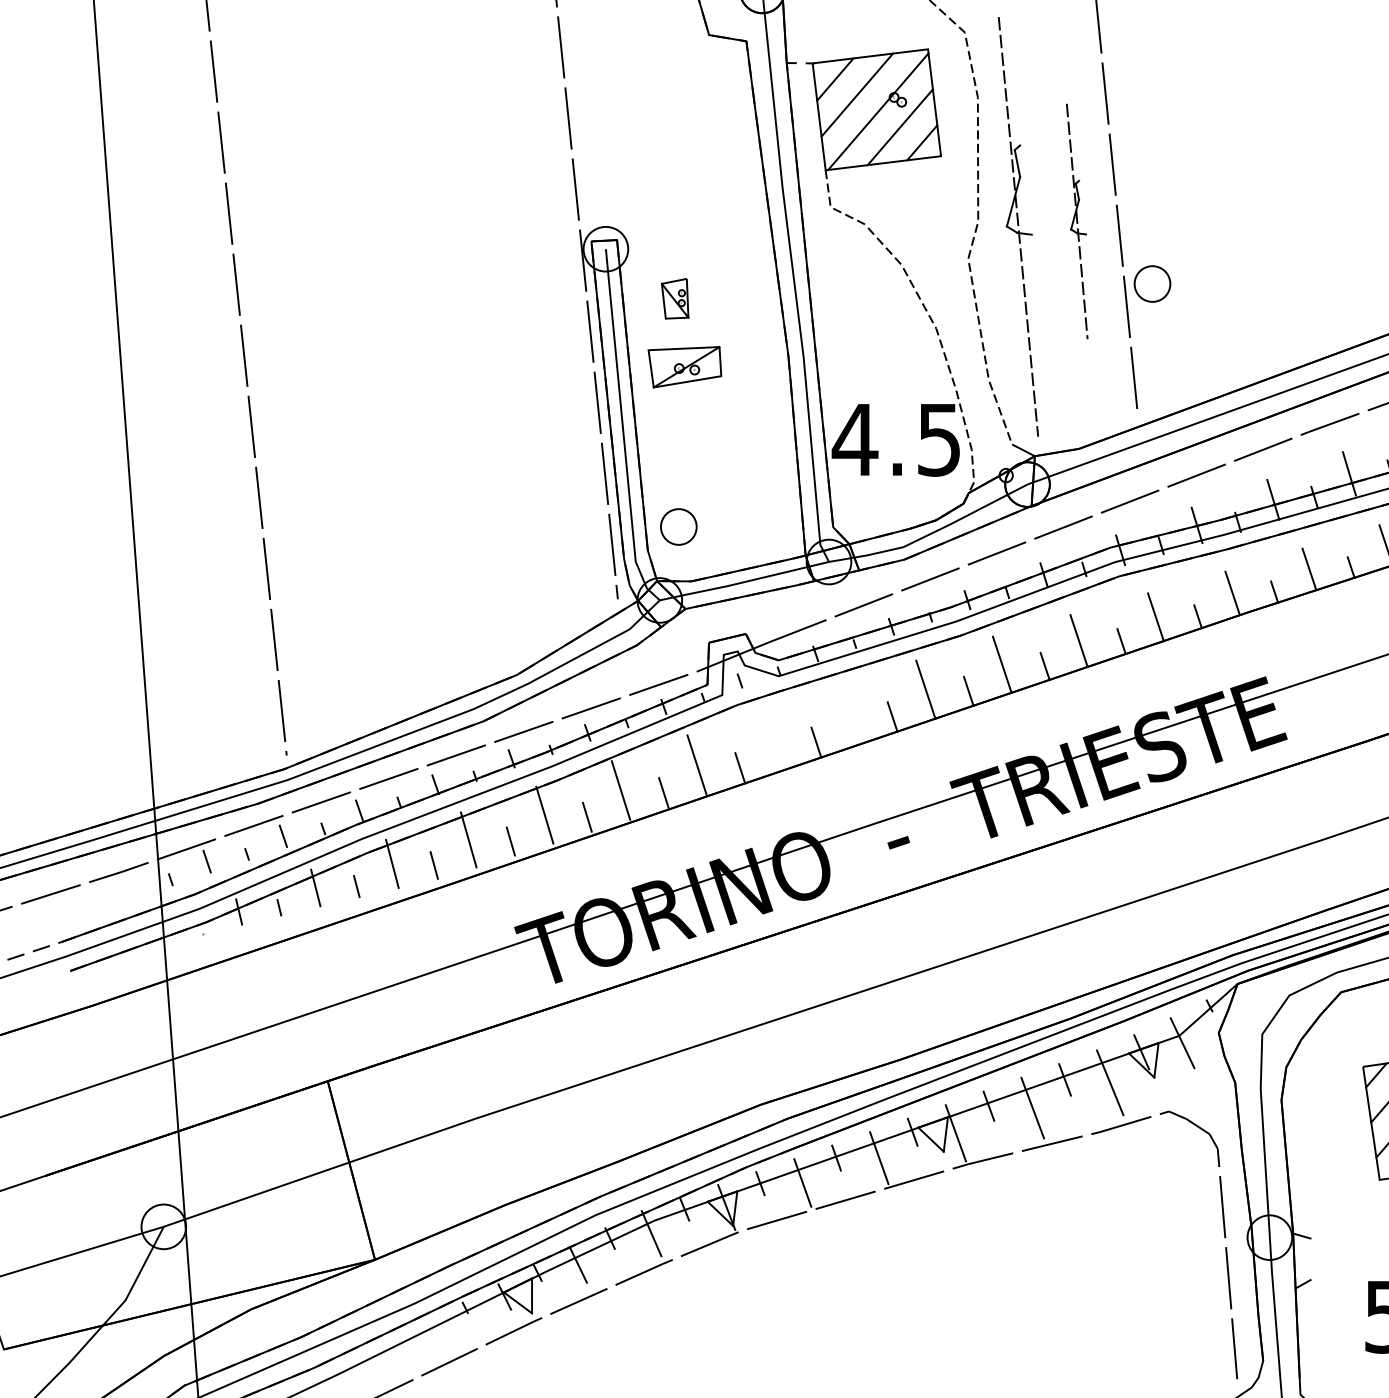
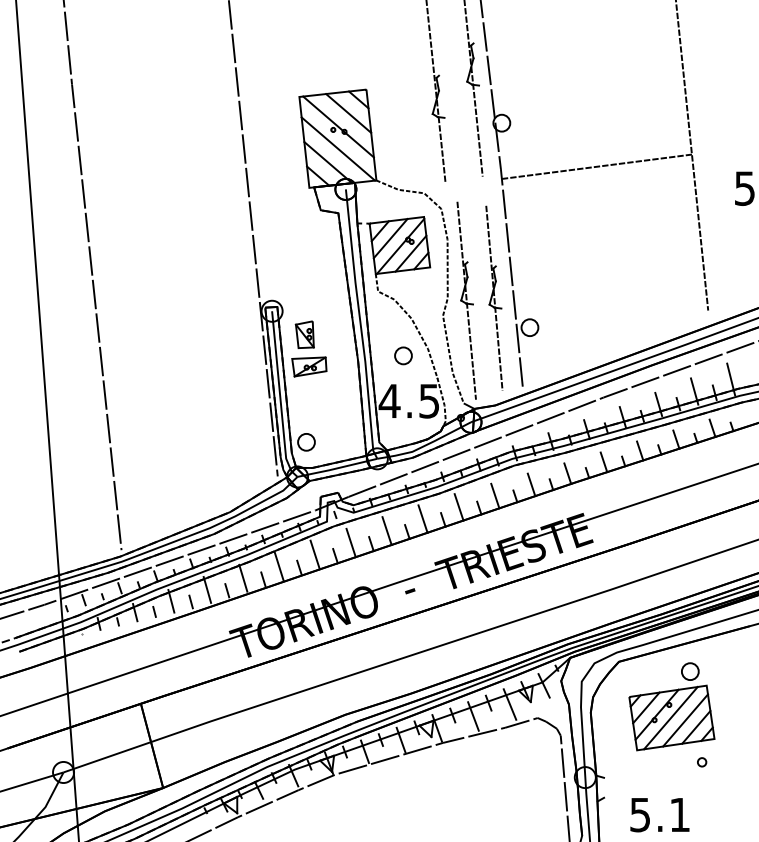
part: (1077, 219) -> (494, 297), size x1.67
part: (674, 298) -> (304, 334), size x1.43
part: (884, 342) -> (403, 355), added
line: (848, 713) -> (386, 530), added
line: (772, 739) -> (350, 542), added

